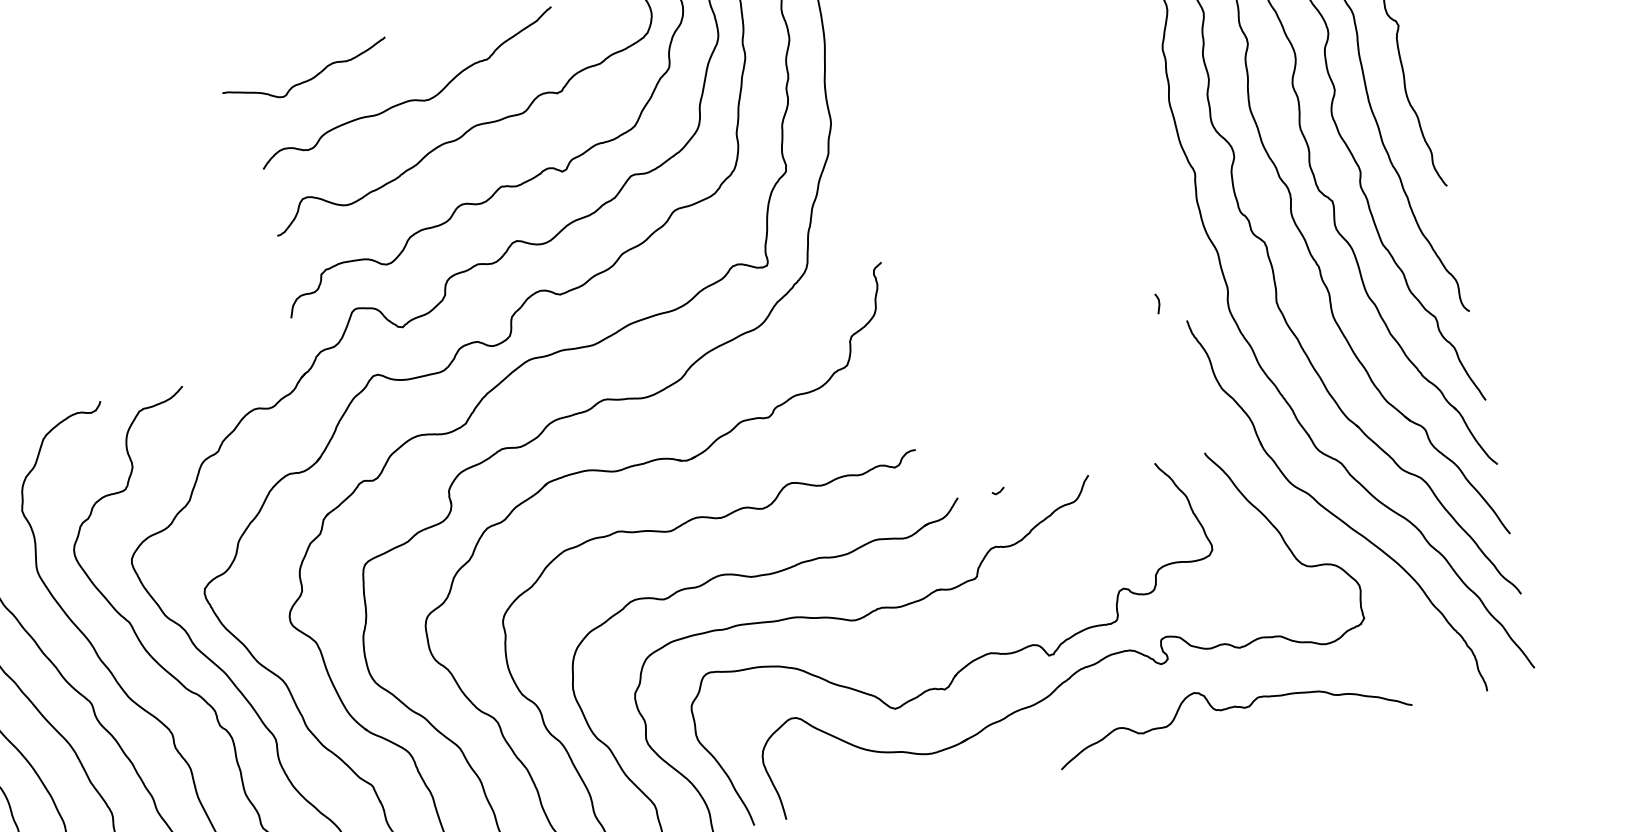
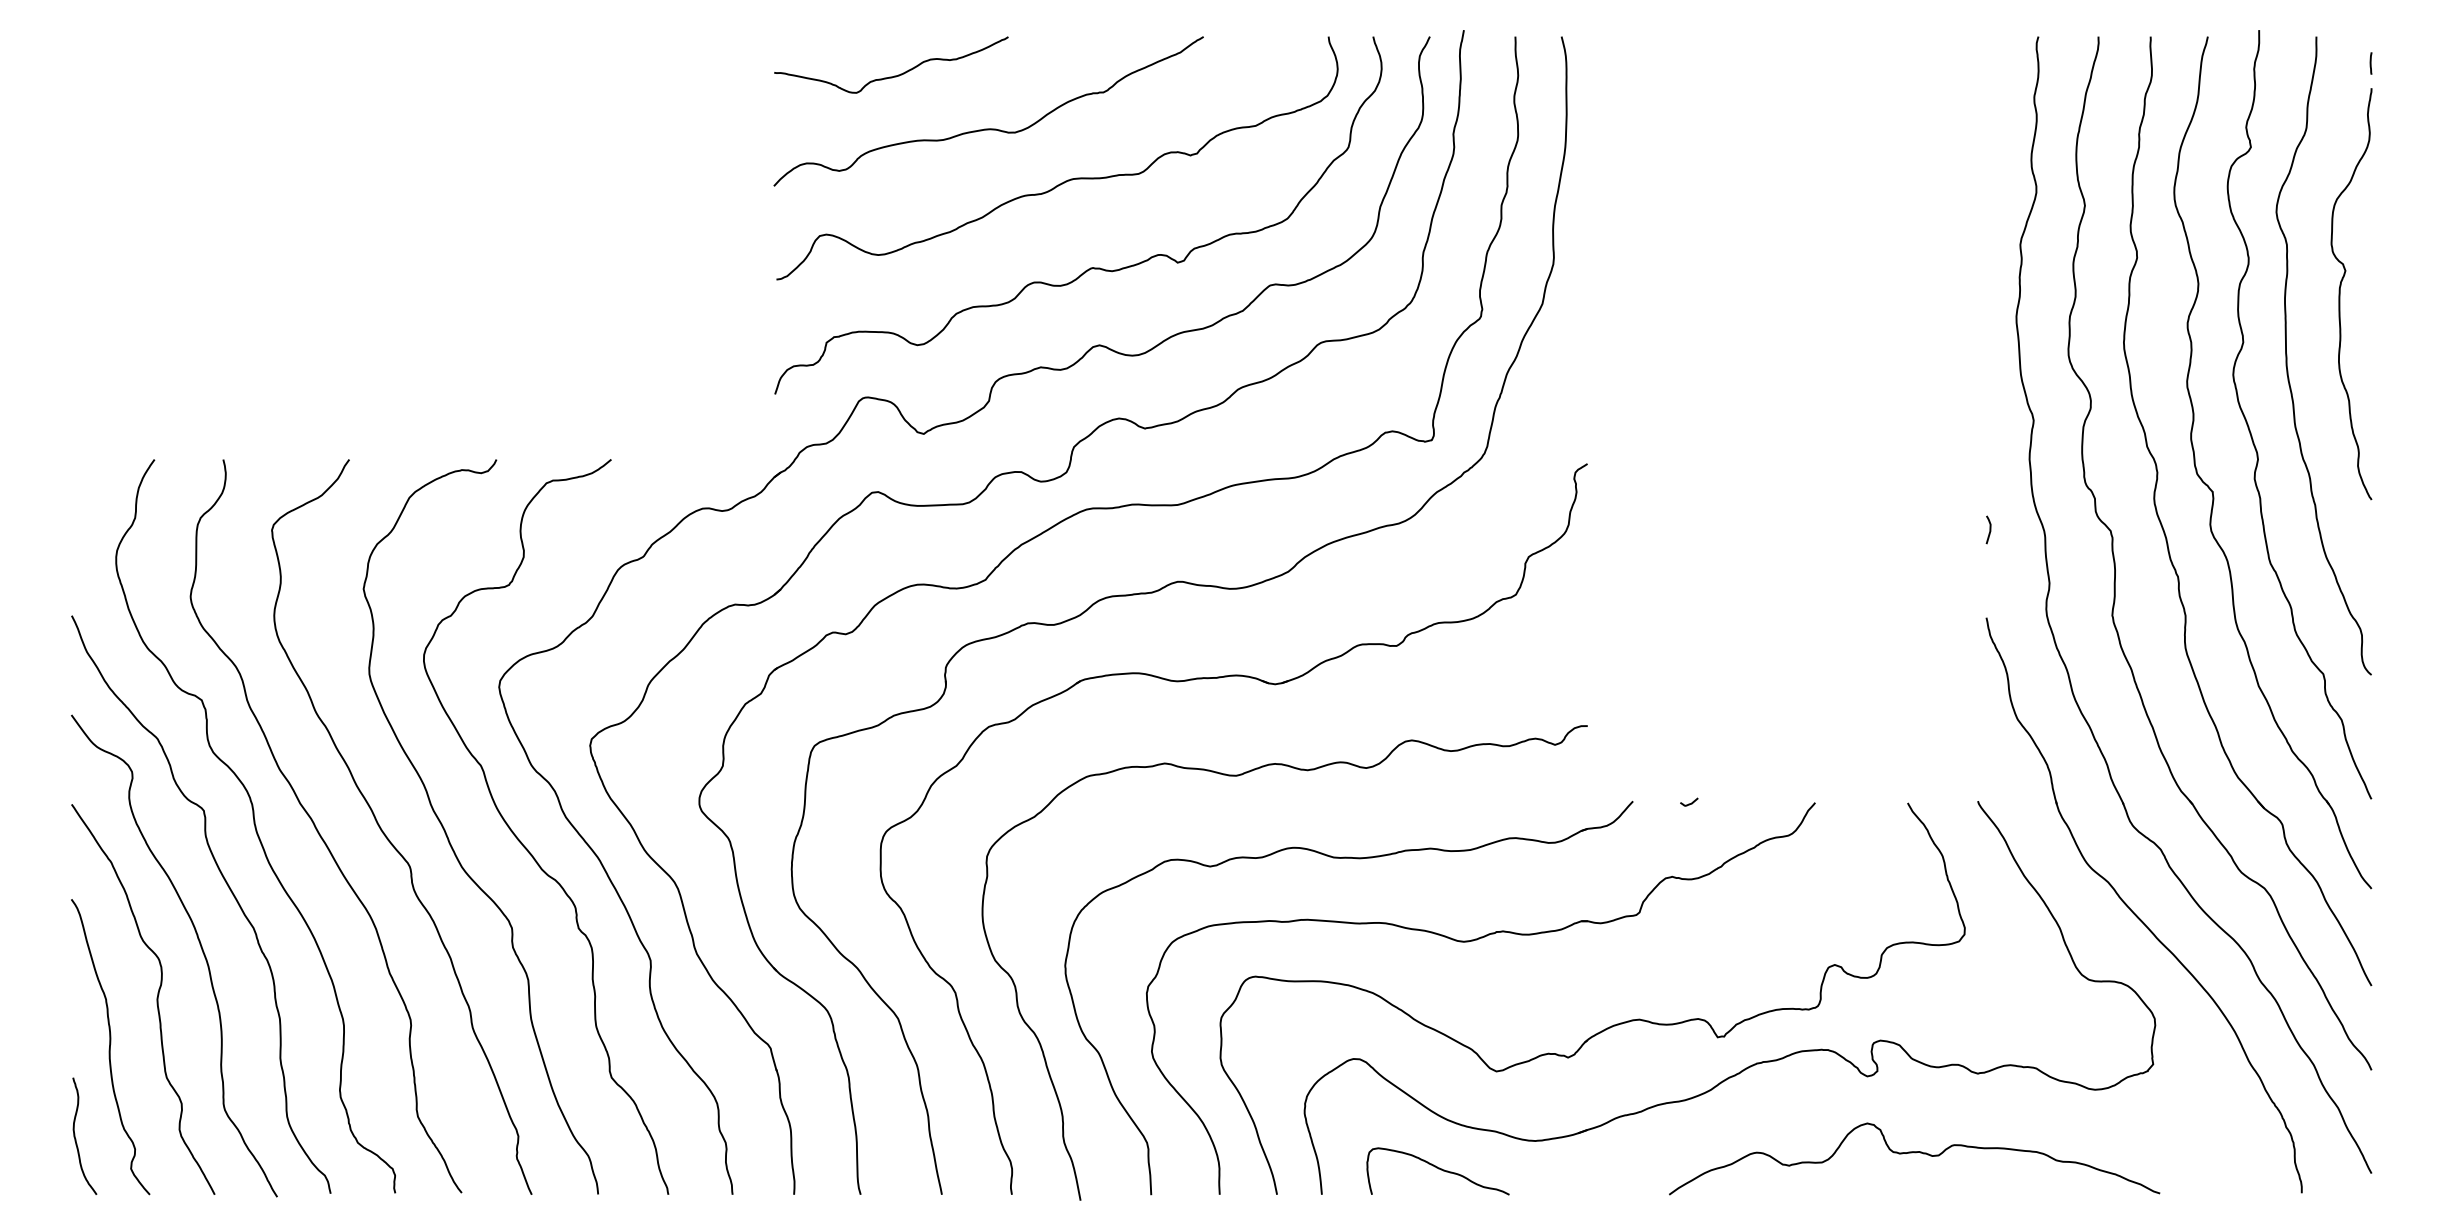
curve: (308, 79) -> (894, 75), moved
curve: (1158, 303) -> (1989, 529), moved
curve: (1231, 708) -> (1914, 1153), moved
curve: (866, 786) -> (1438, 1169), added

